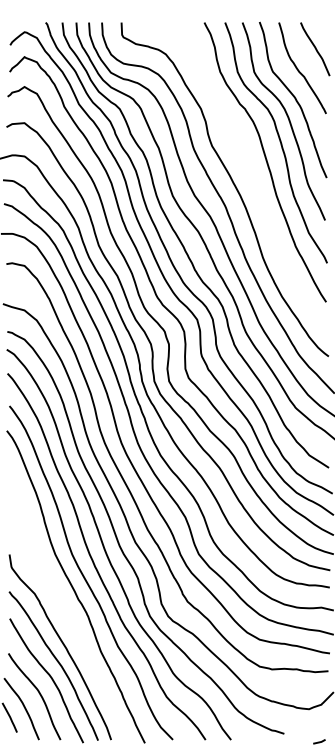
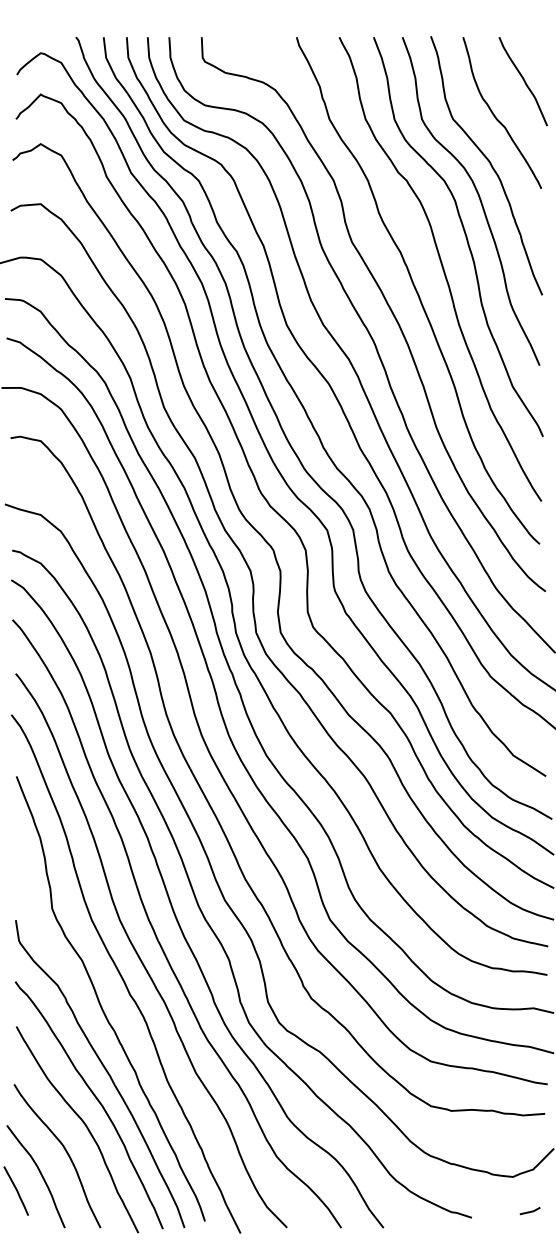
curve: (251, 175) -> (417, 291), added
curve: (60, 602) -> (100, 999), added
line: (319, 741) -> (530, 1210), moved

